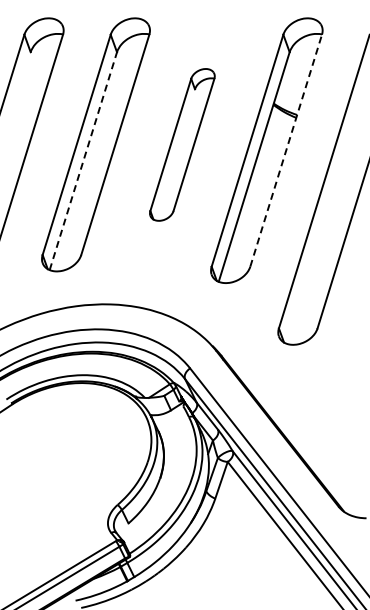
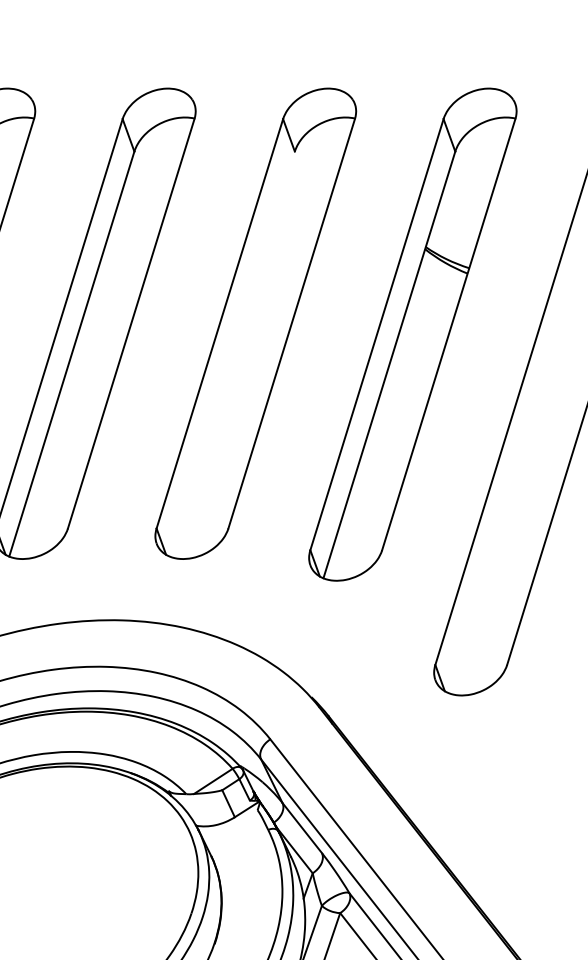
part: (182, 144) -> (256, 323), size x1.67
line: (286, 150) -> (449, 334), dashed -> solid
line: (83, 160) -> (72, 352), dashed -> solid

